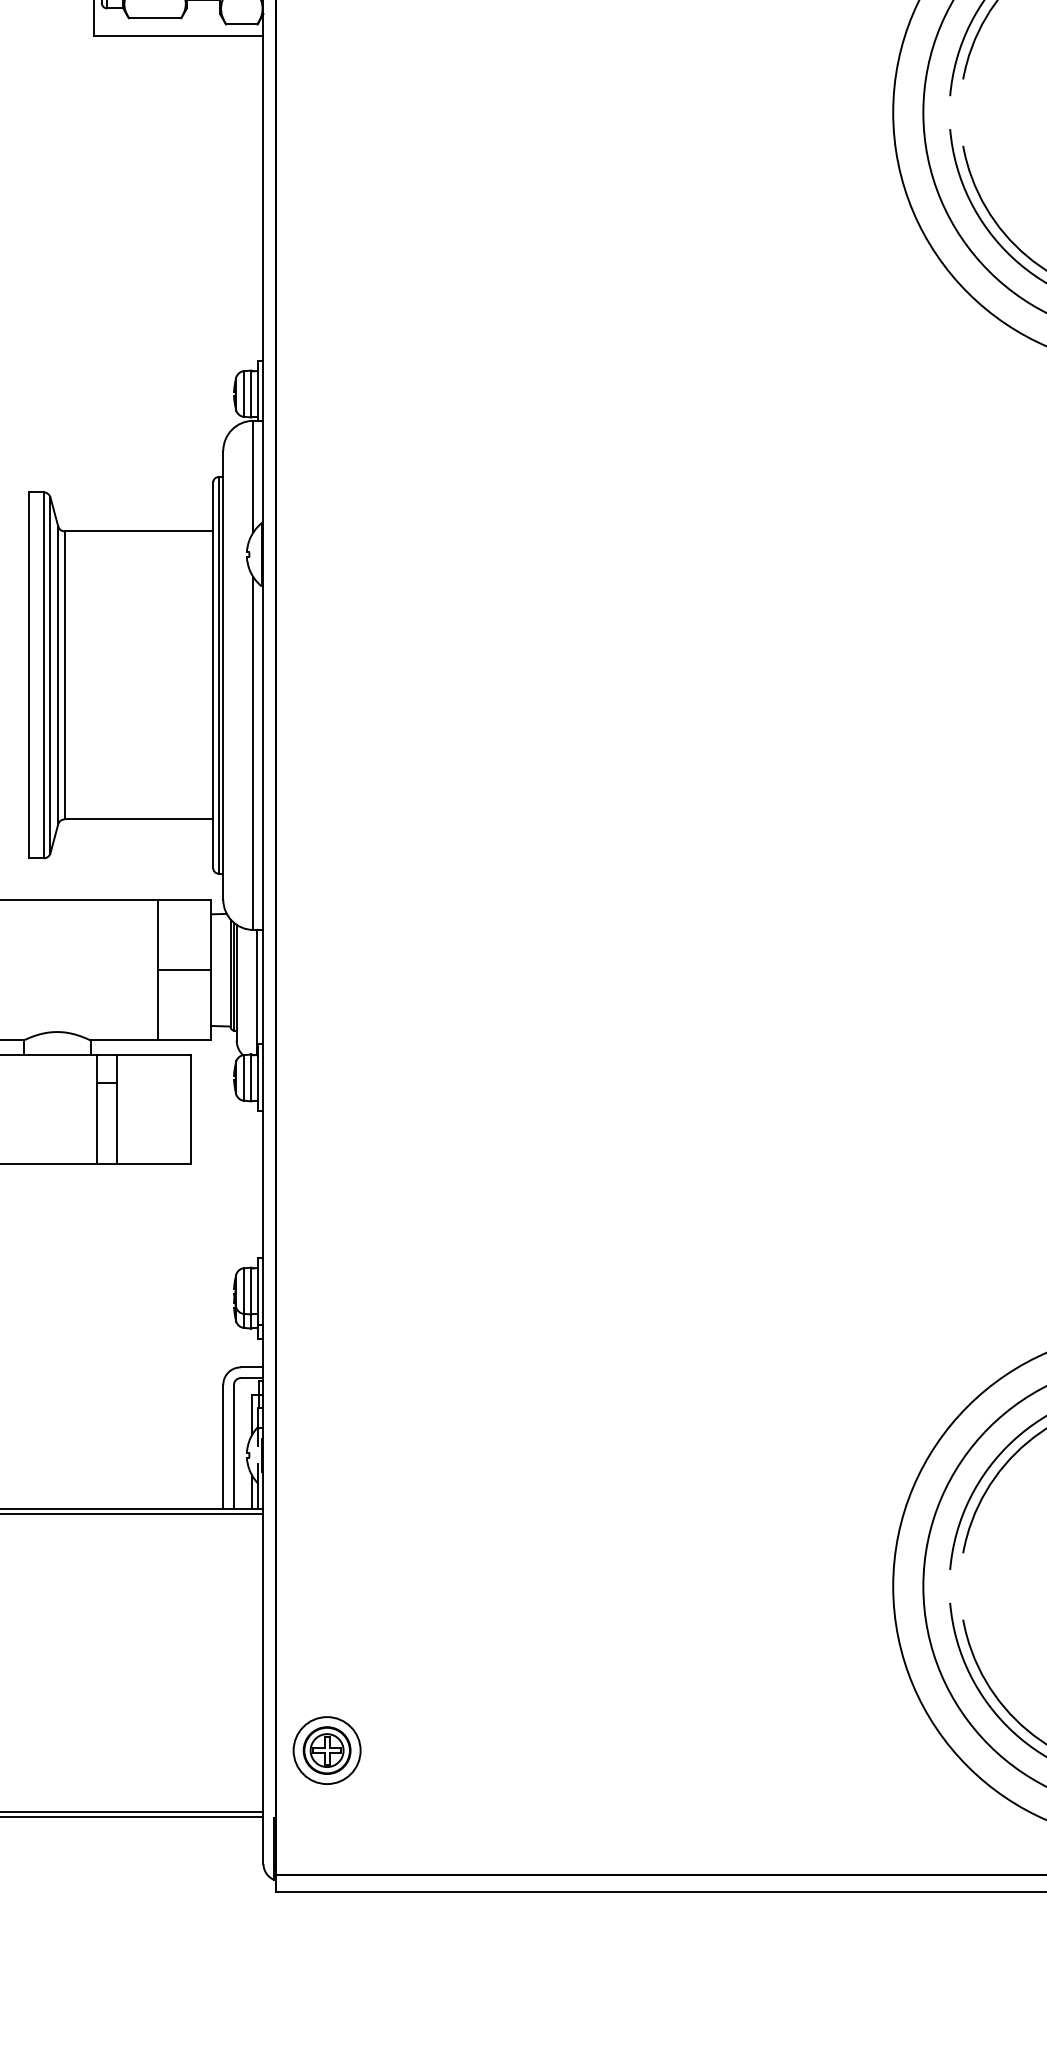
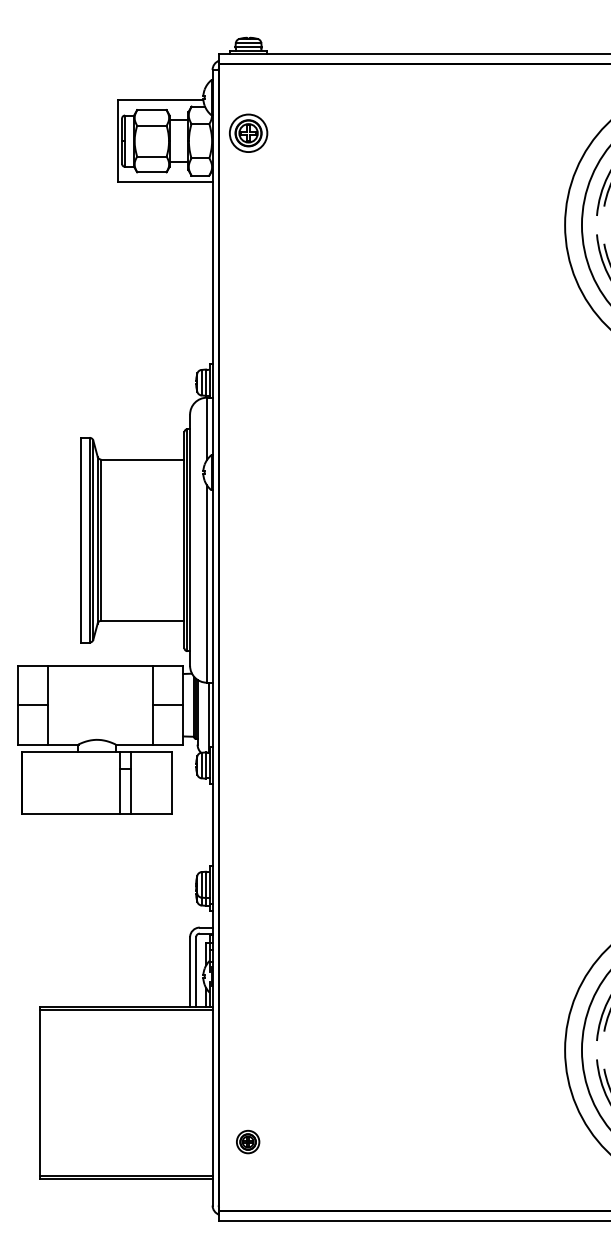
part: (325, 1749) -> (247, 1141), size x0.6

